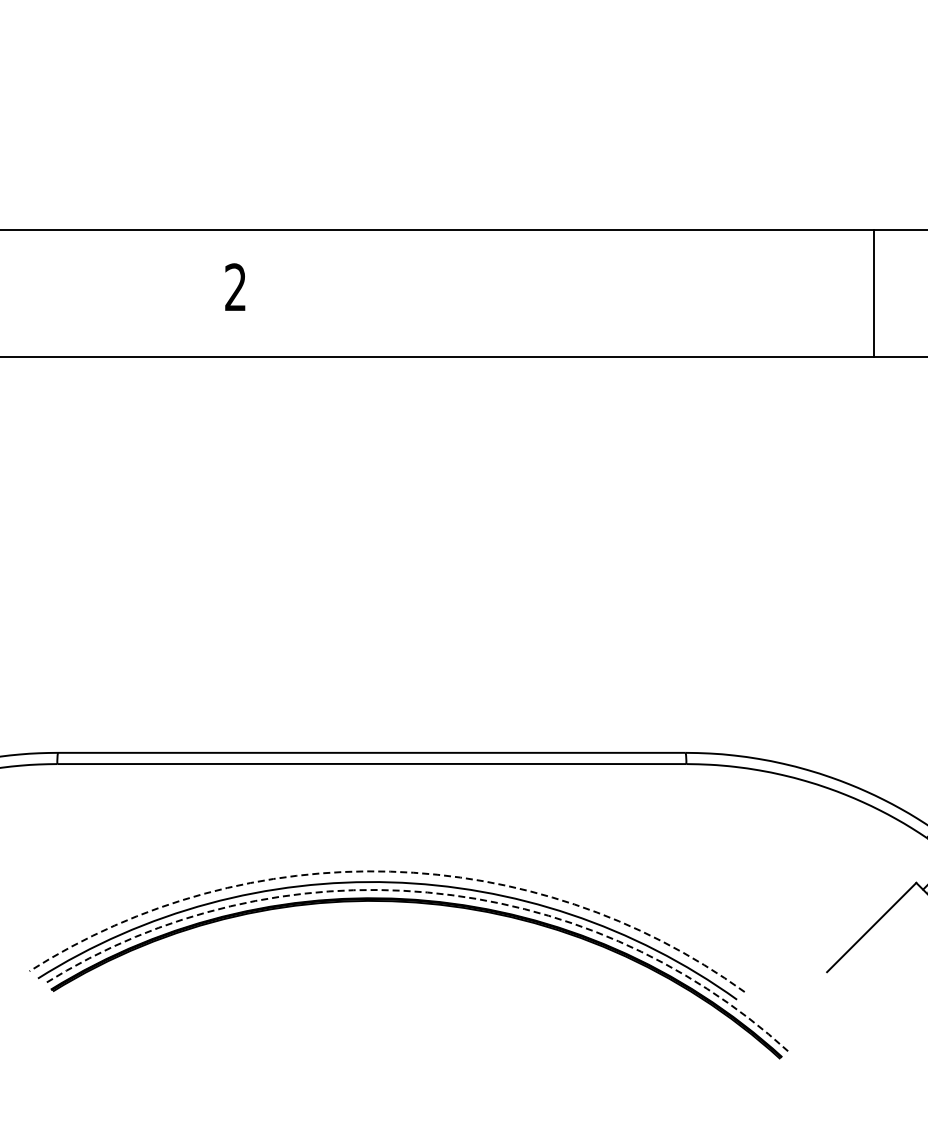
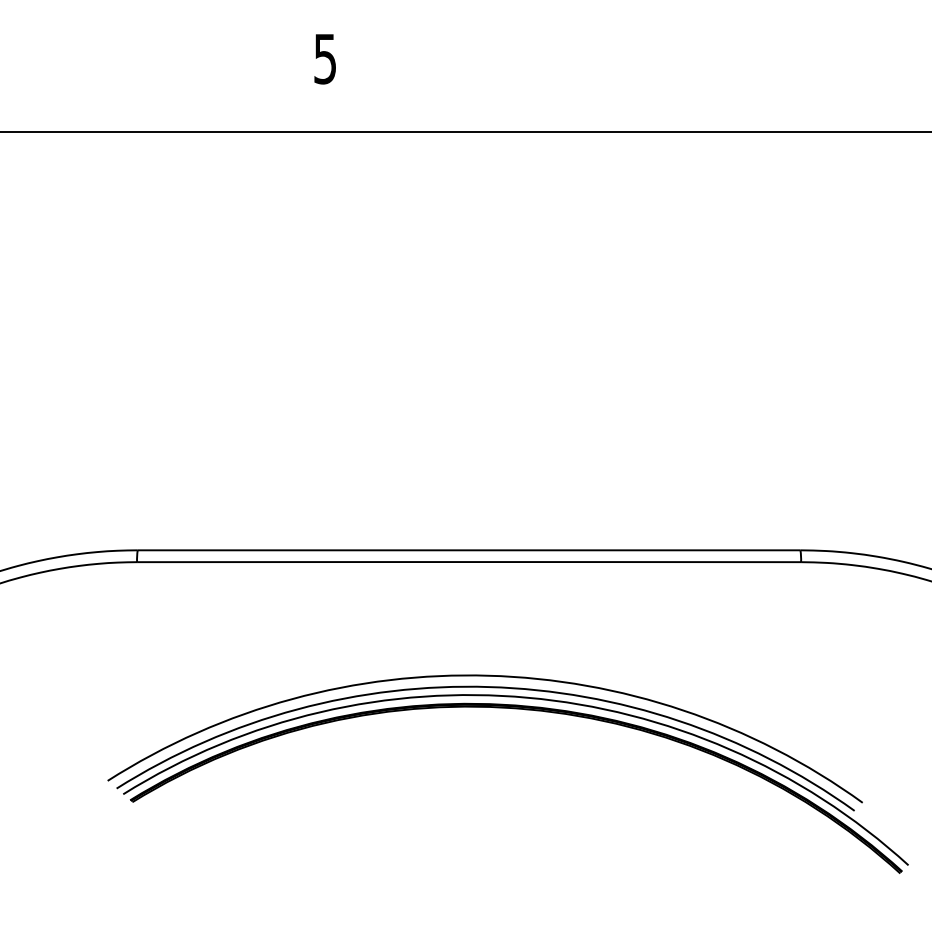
text: (235, 287) -> (325, 59), 2 -> 5
arc: (390, 871) -> (488, 675), dashed -> solid
arc: (427, 892) -> (527, 697), dashed -> solid

